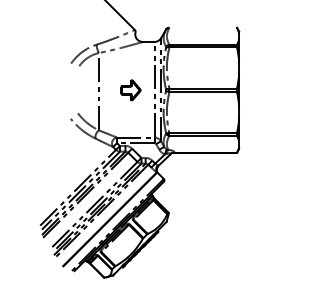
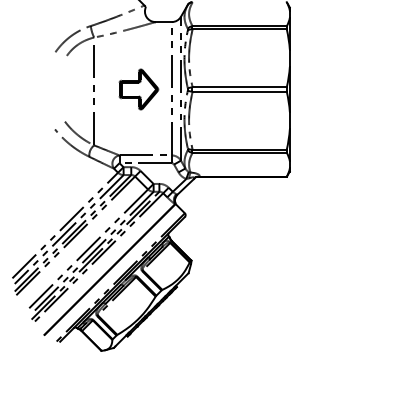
part: (130, 90) -> (138, 89), size x1.43

